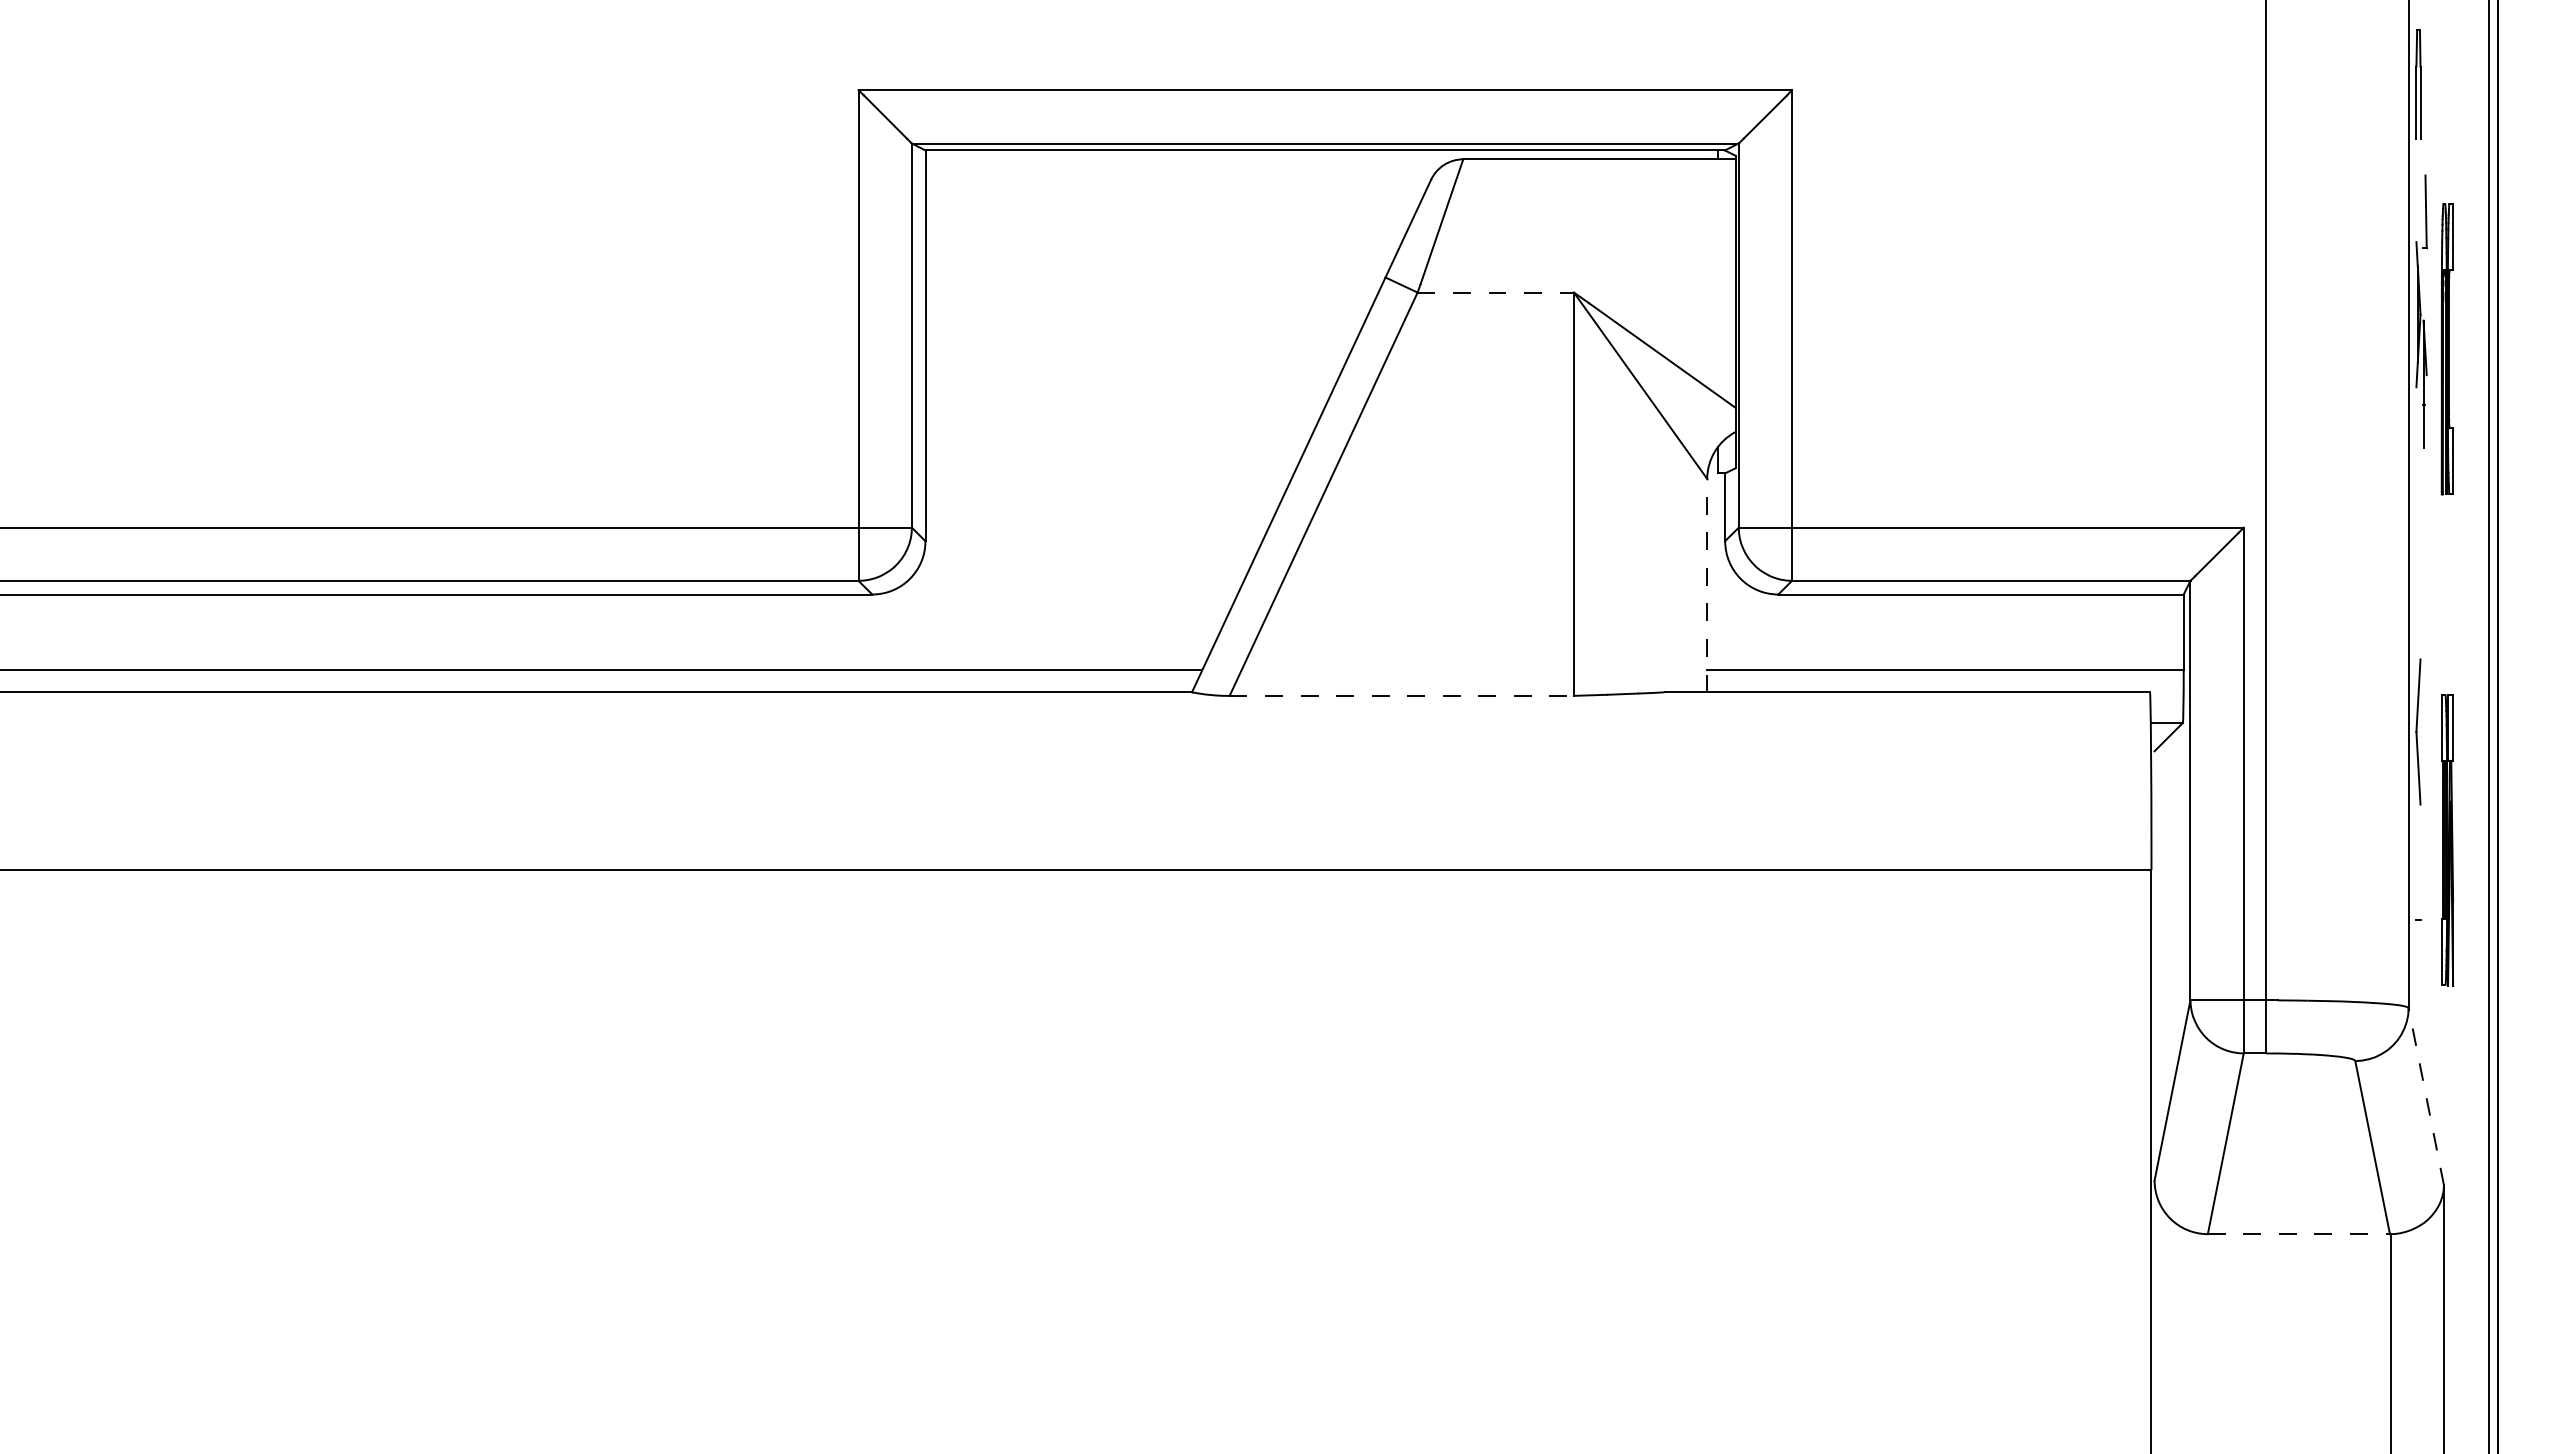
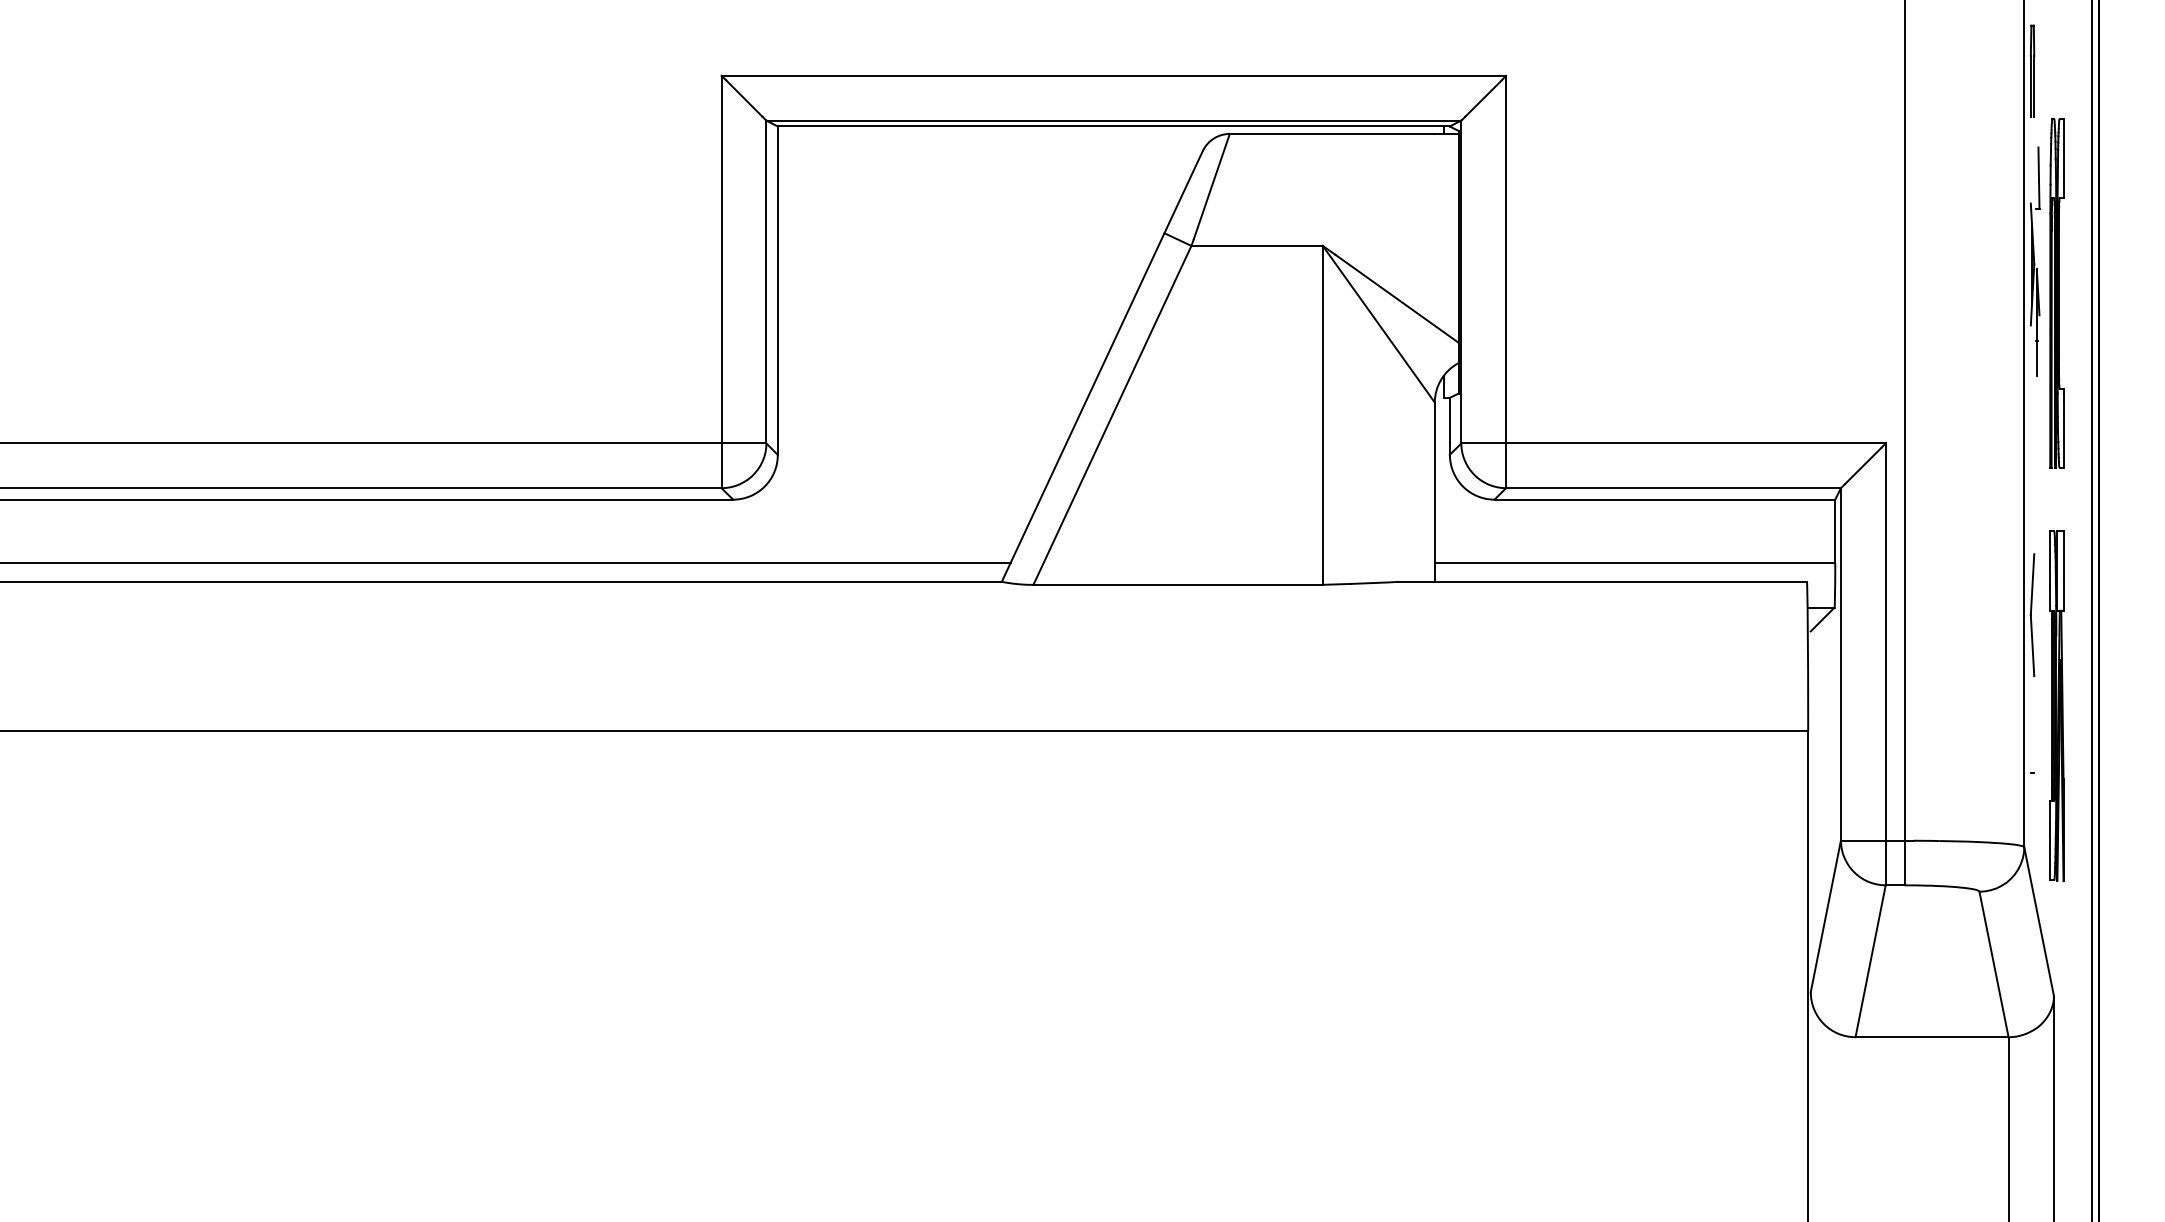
line: (1496, 292) -> (1257, 245), dashed -> solid
part: (2446, 348) -> (2056, 292), size x1.43
line: (1707, 585) -> (1435, 492), dashed -> solid
line: (1402, 695) -> (1178, 584), dashed -> solid
part: (2447, 840) -> (2056, 706), size x1.43
line: (2426, 1096) -> (2039, 921), dashed -> solid
line: (2299, 1234) -> (1932, 1037), dashed -> solid

